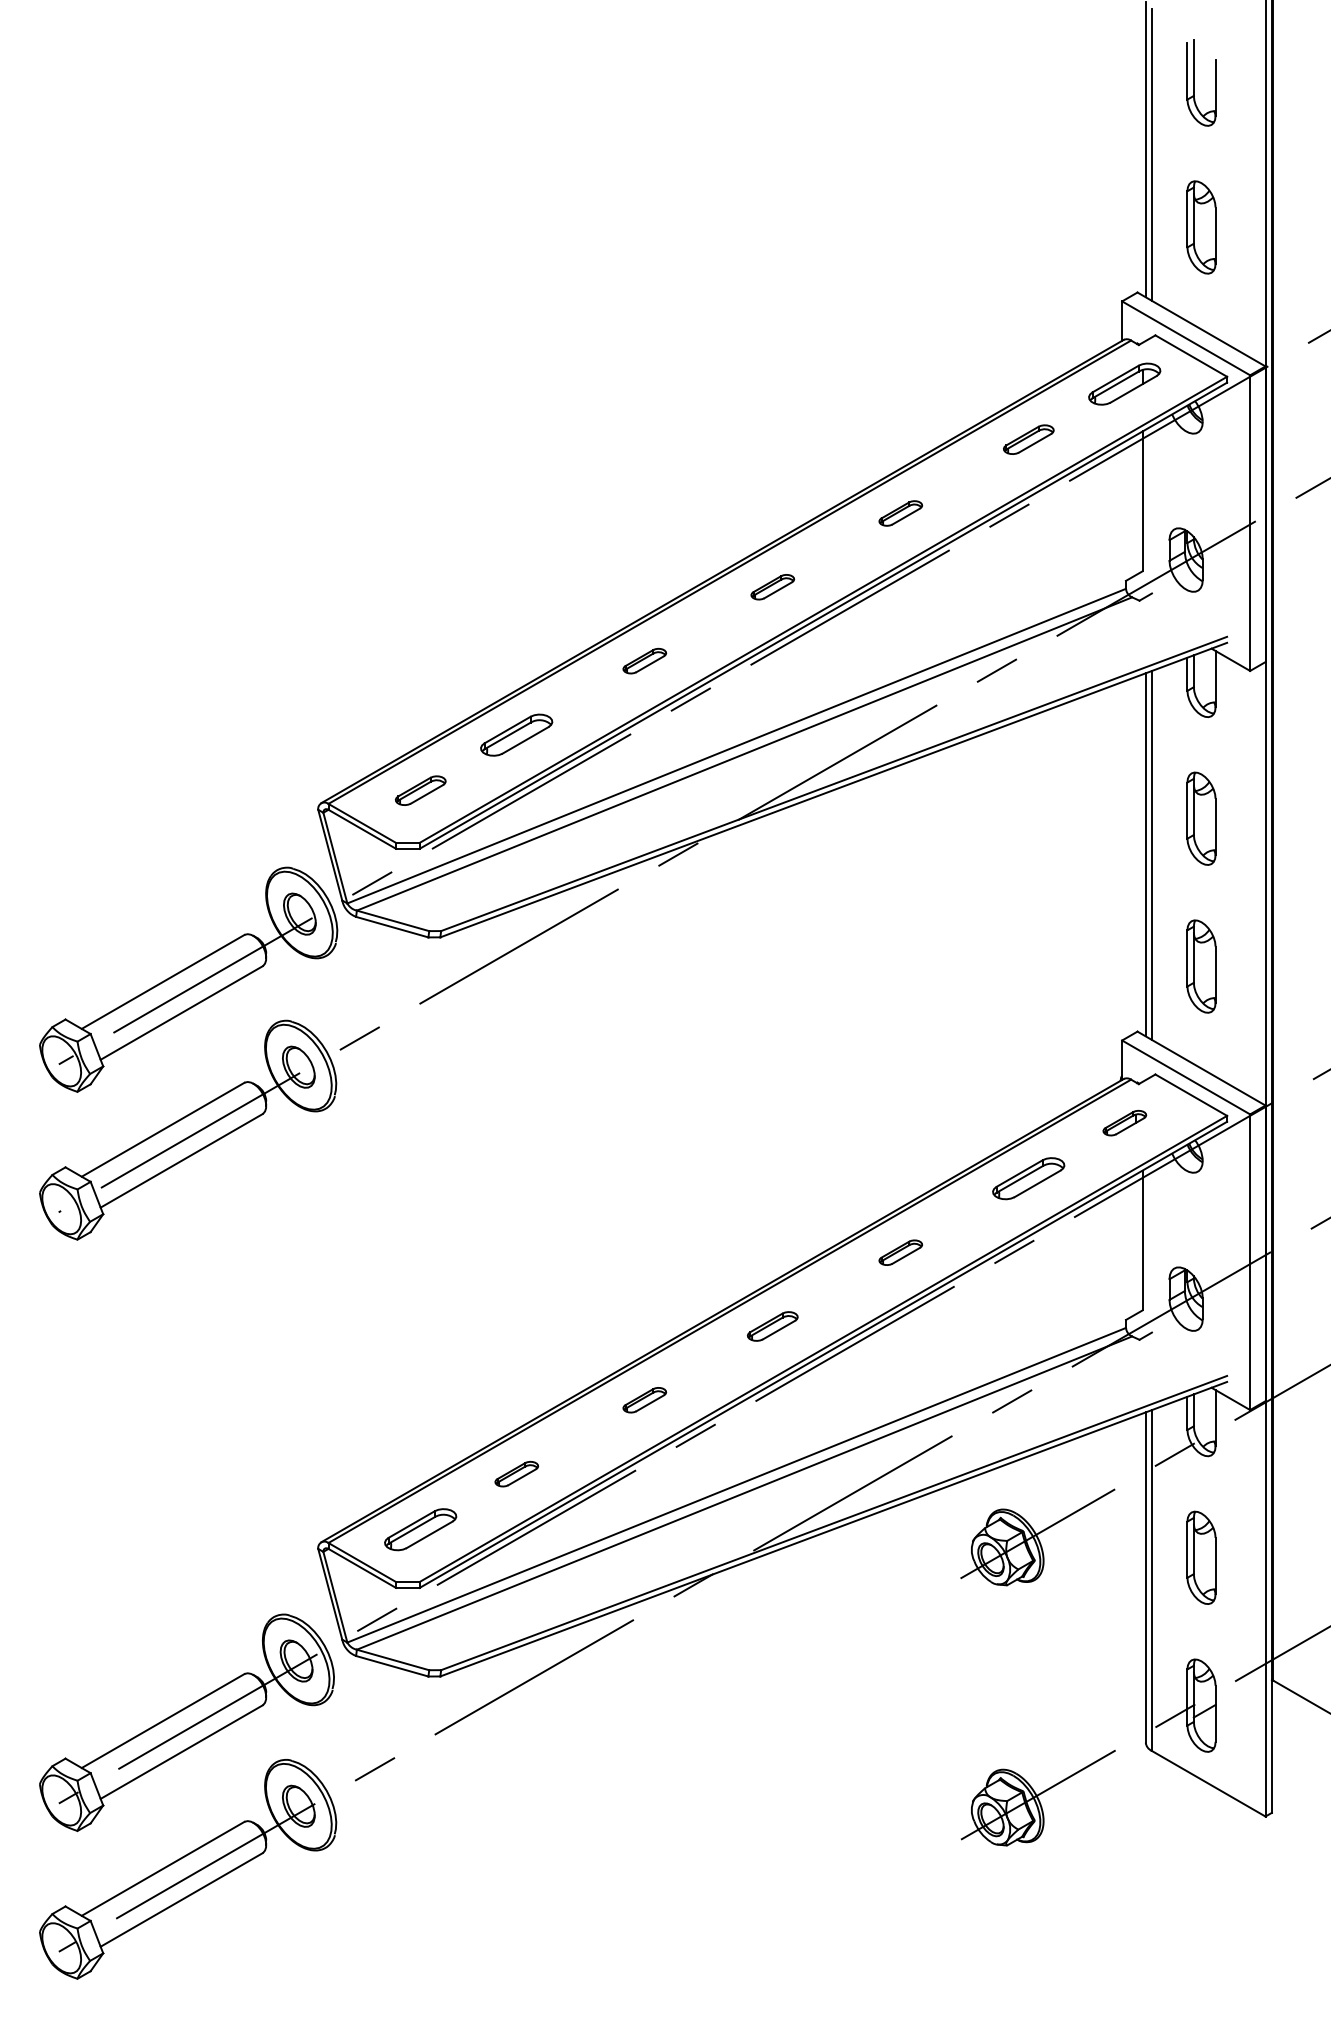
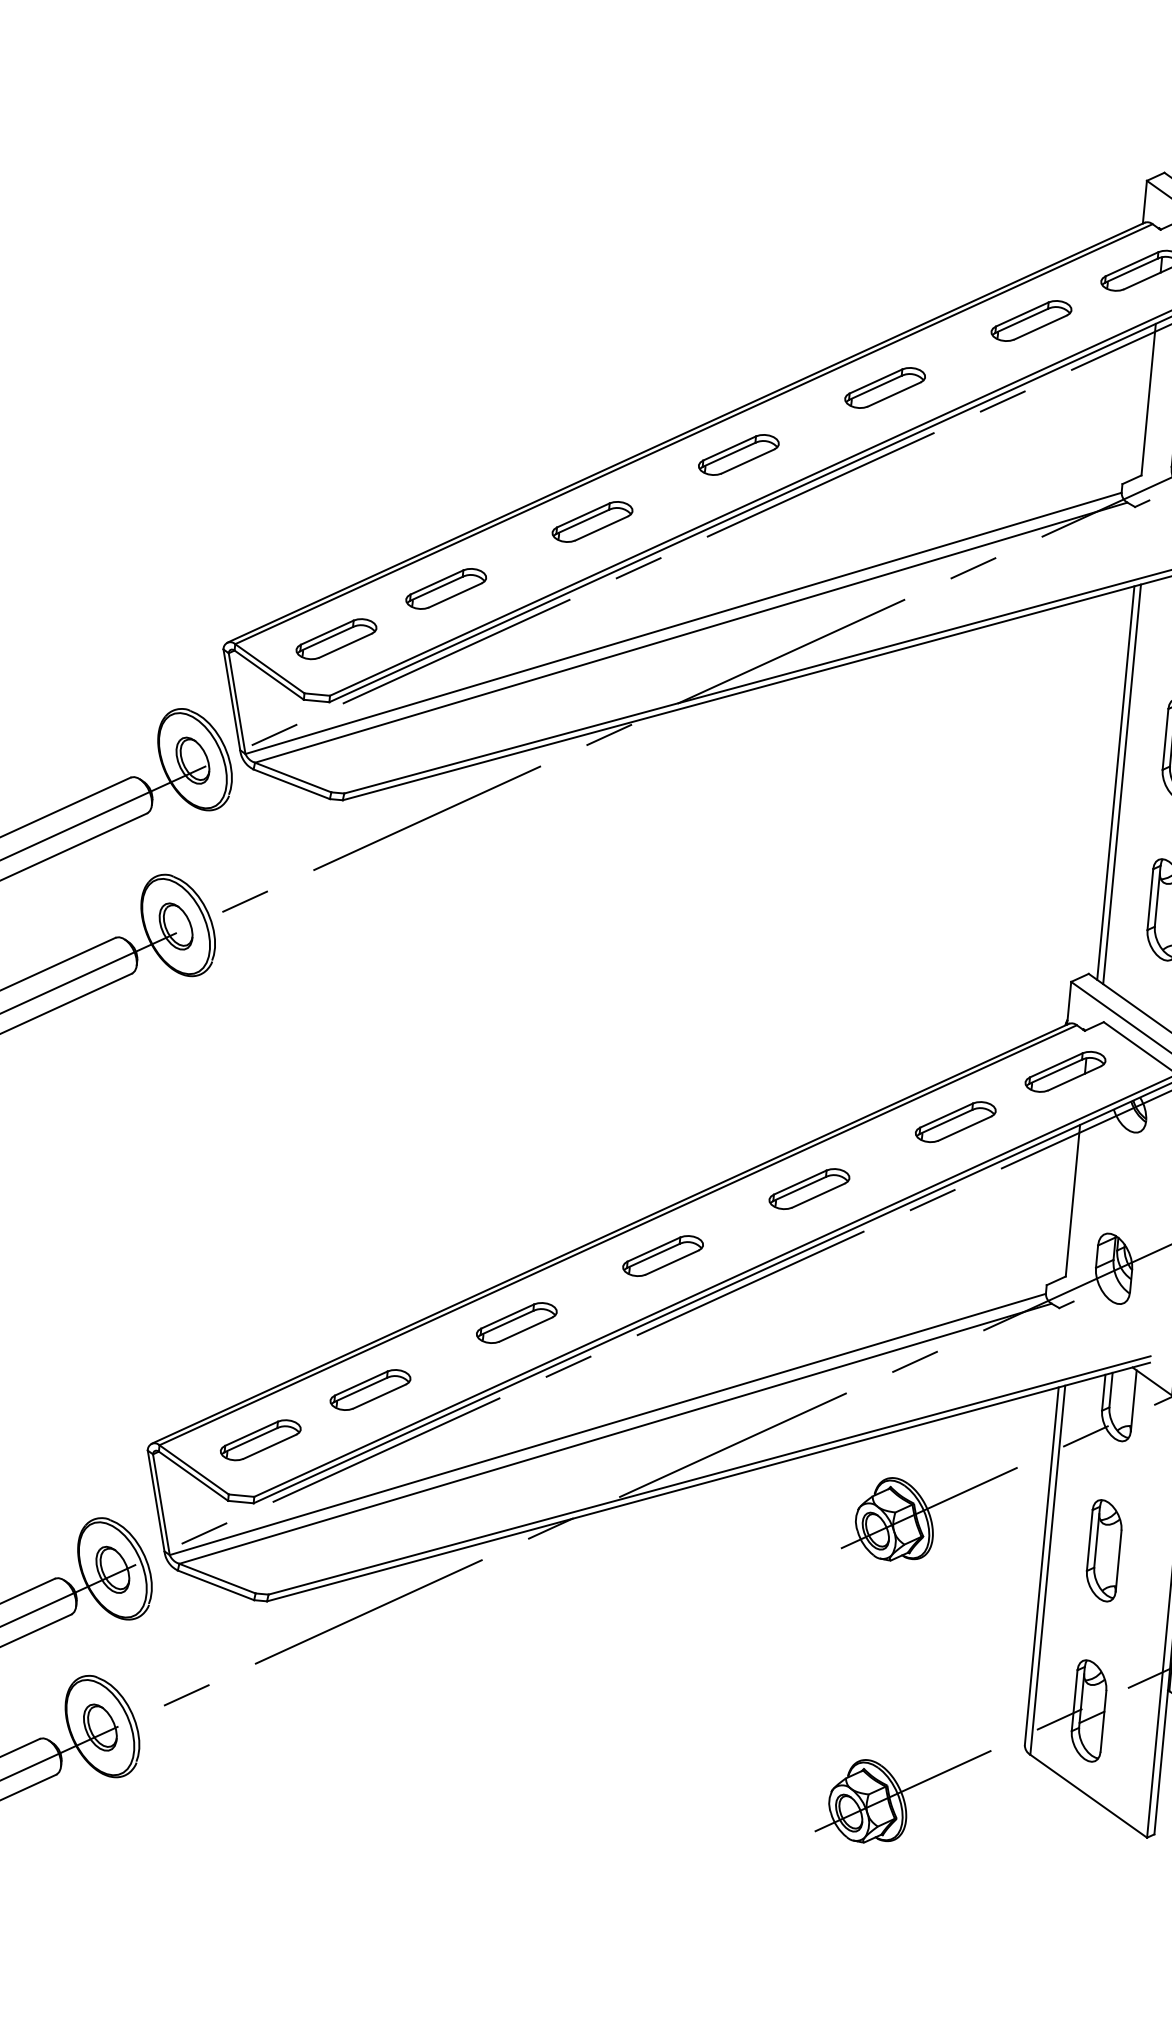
part: (1028, 439) -> (1031, 320), size x1.43
part: (900, 513) -> (884, 387), size x1.67
part: (772, 586) -> (738, 454), size x1.67
part: (644, 660) -> (592, 521), size x1.67
part: (420, 790) -> (336, 639), size x1.43
part: (1124, 1122) -> (1065, 1071), size x1.67
part: (900, 1252) -> (809, 1188), size x1.67
part: (772, 1326) -> (662, 1256), size x1.43
part: (644, 1399) -> (516, 1322), size x1.67
part: (516, 1473) -> (370, 1389), size x1.67

